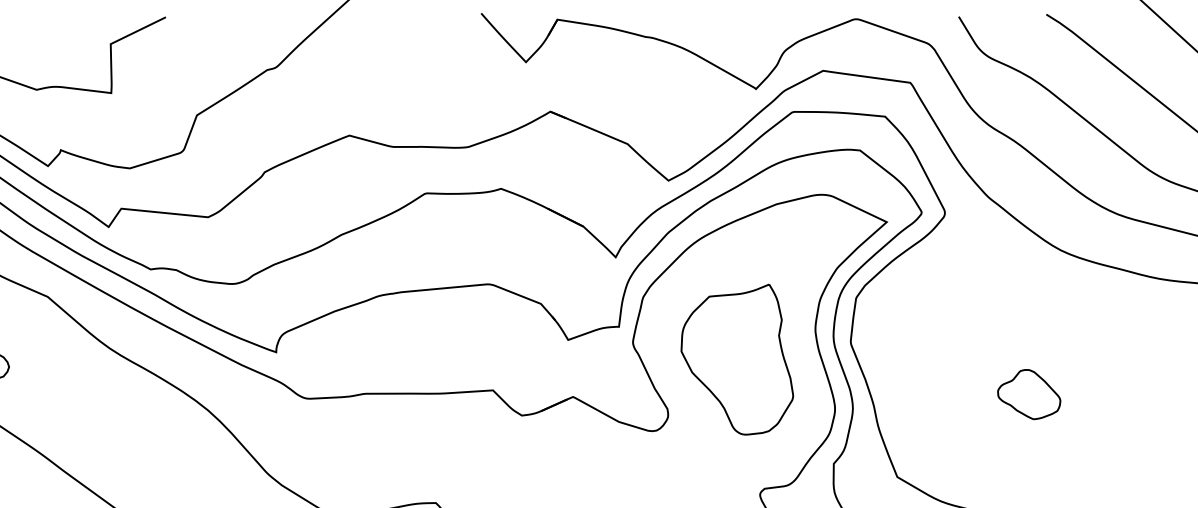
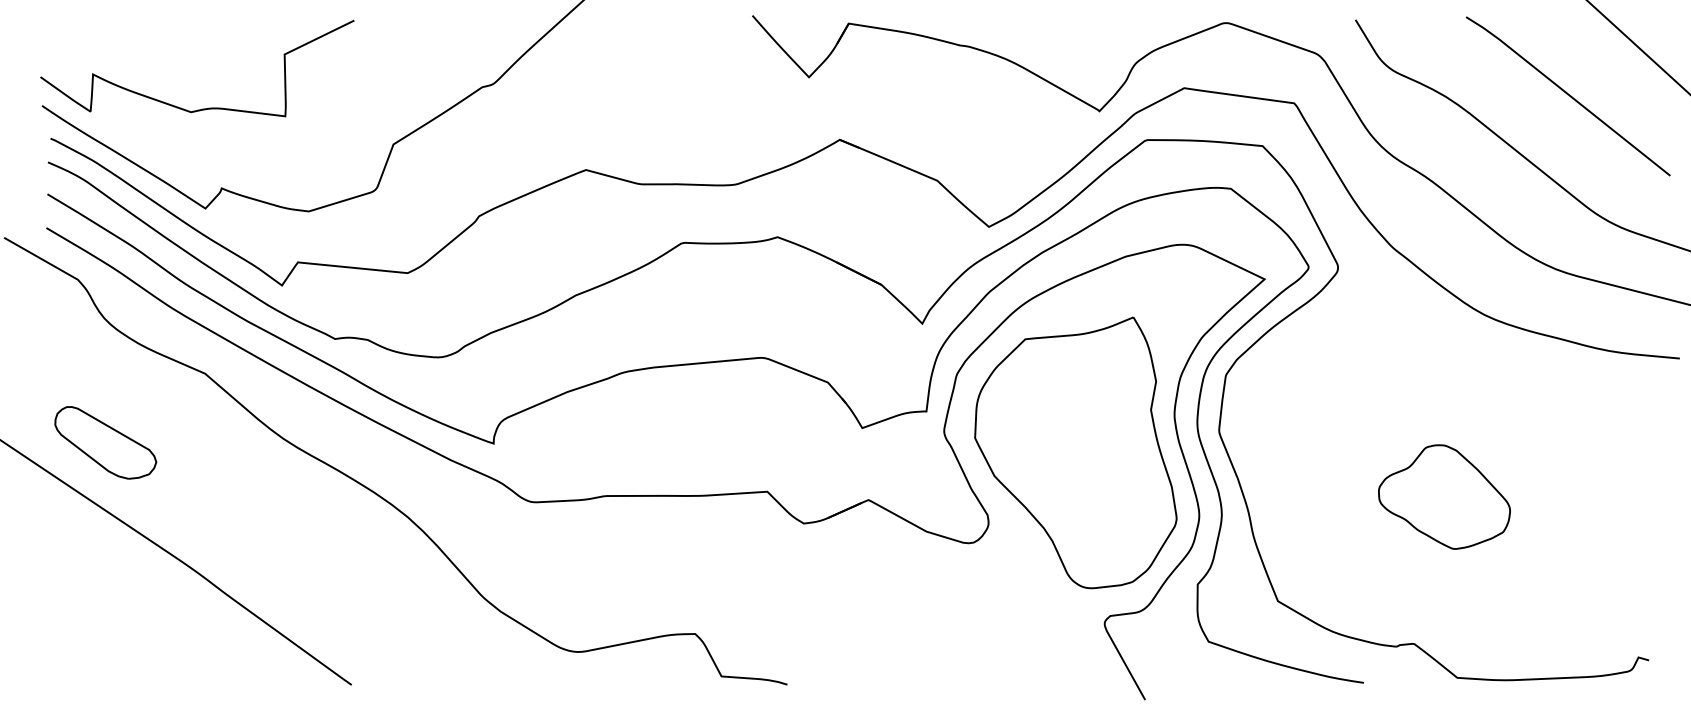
part: (737, 359) -> (1075, 452), size x1.43
part: (1029, 394) -> (1444, 496), size x1.67

